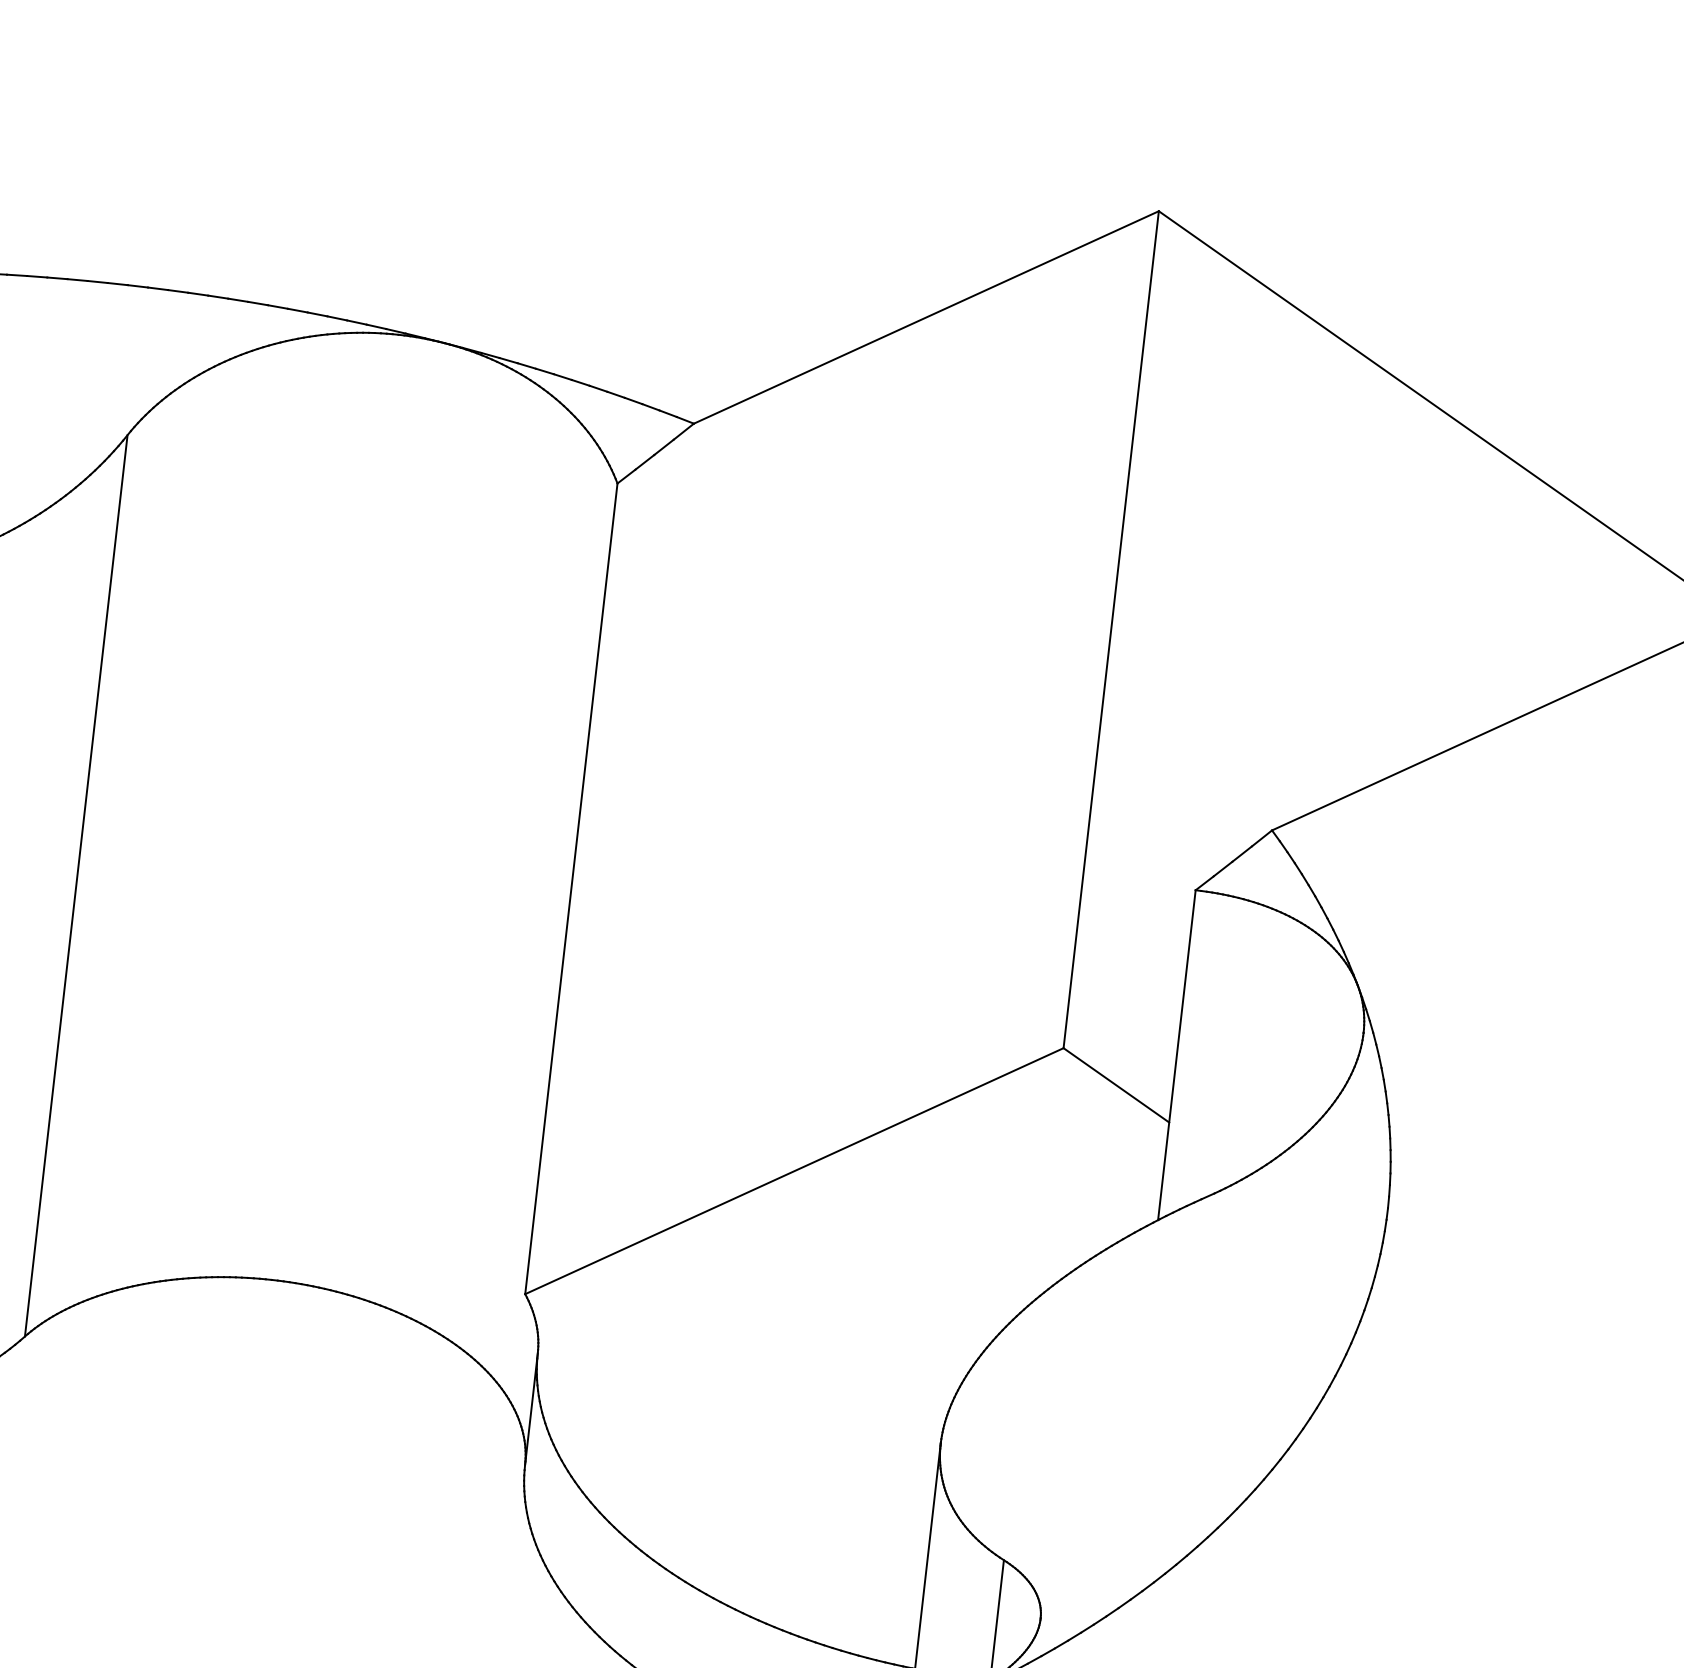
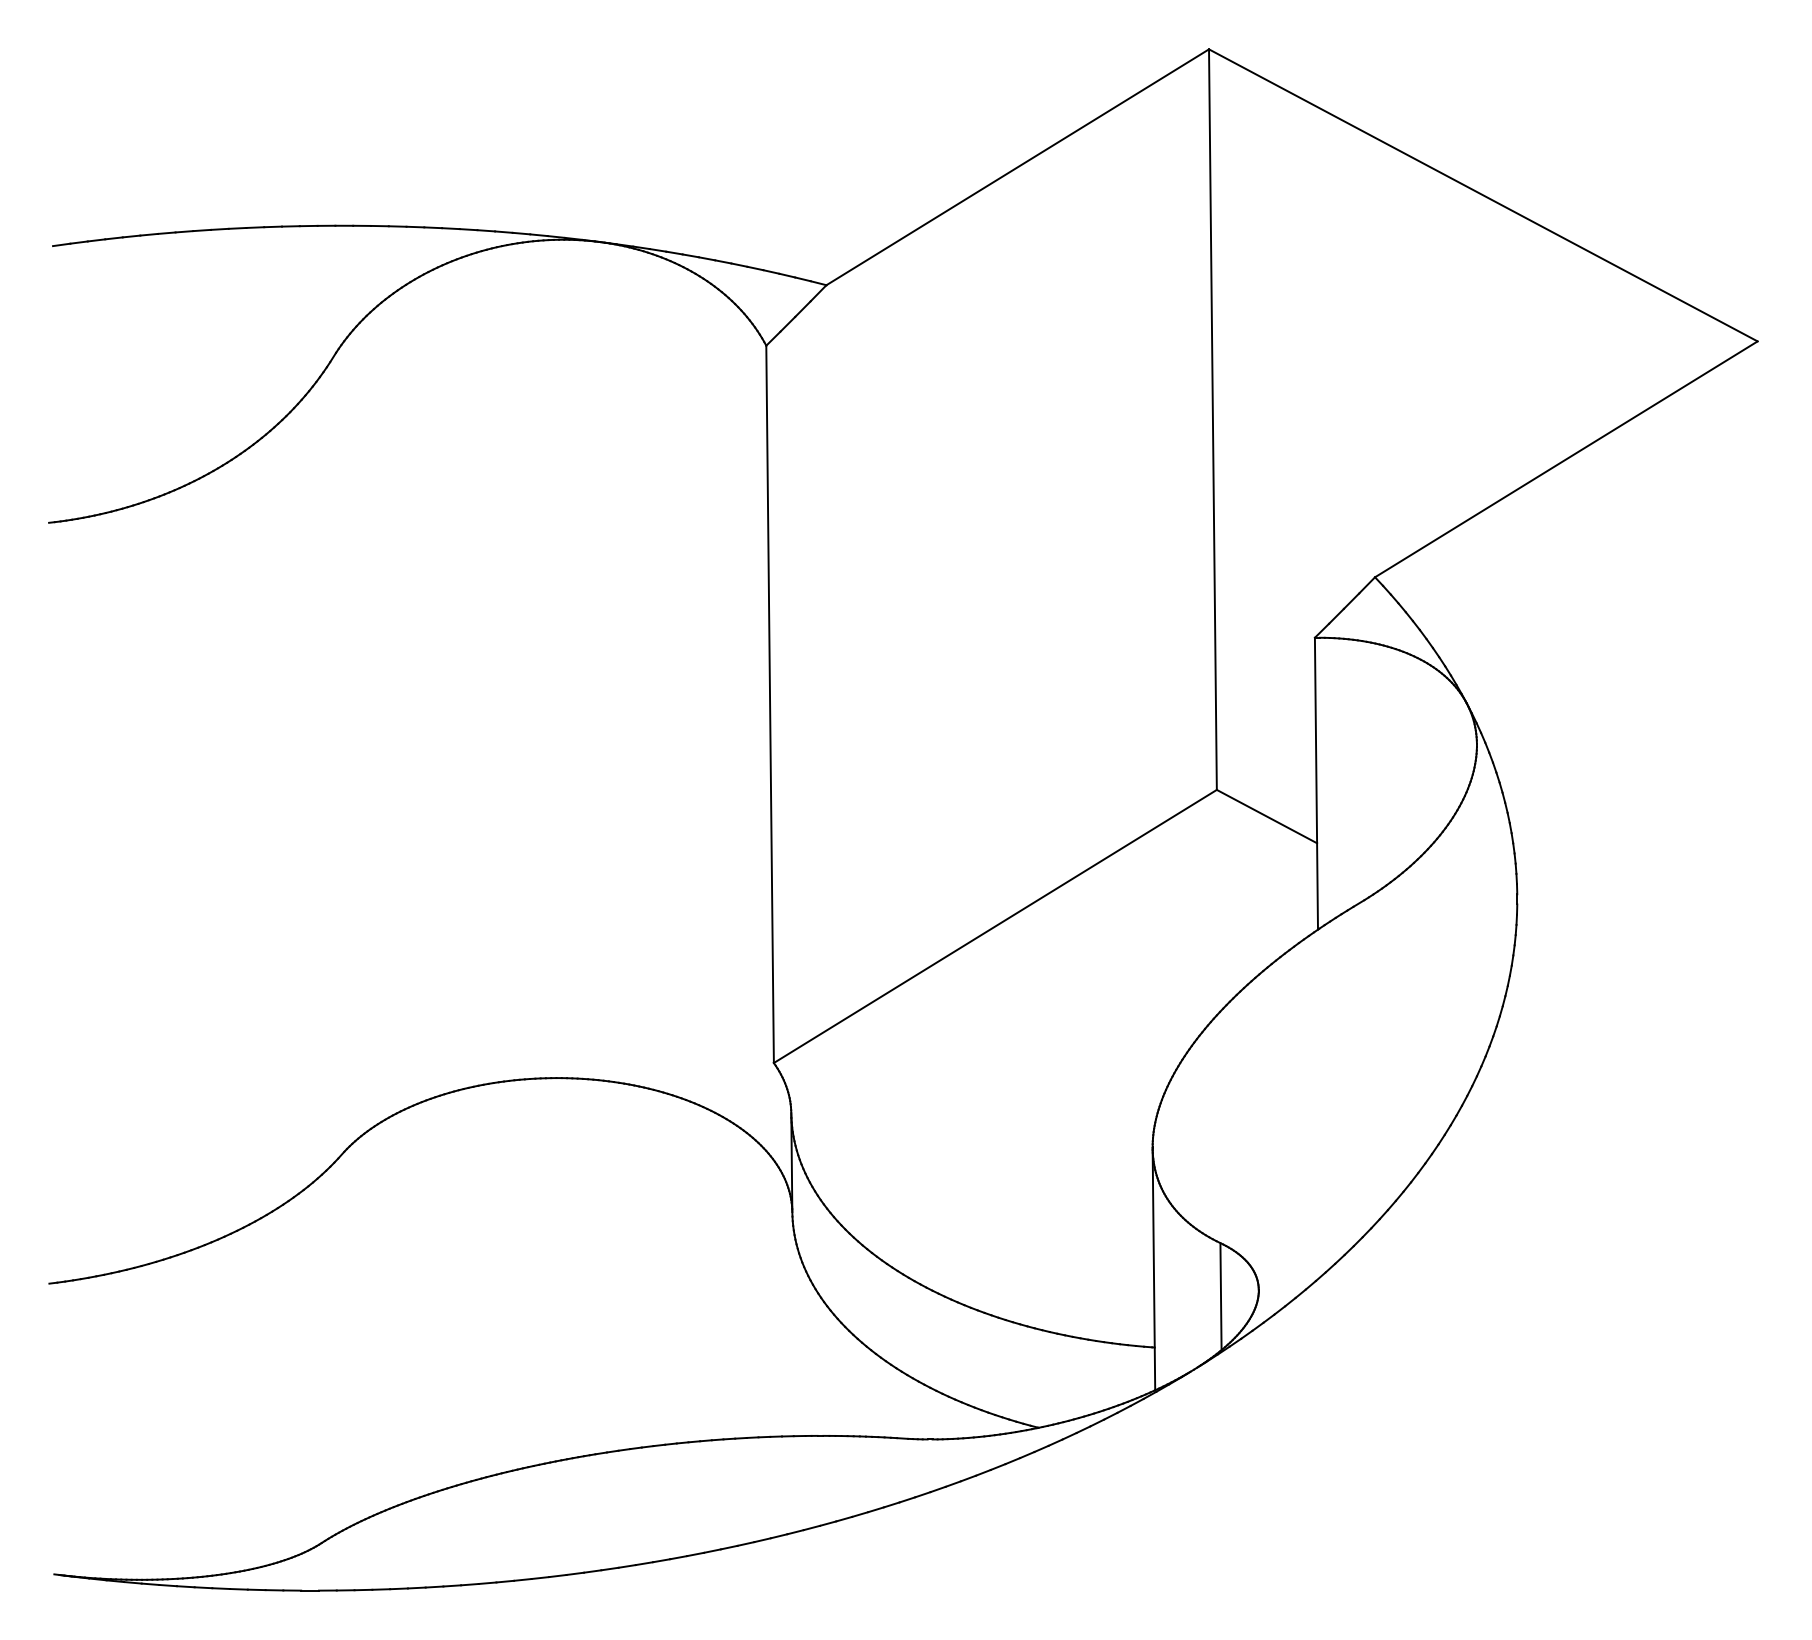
line: (75, 885) -> (337, 755), removed

